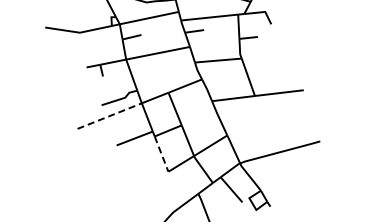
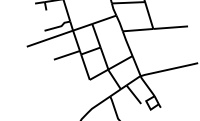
line: (109, 116) -> (49, 38), dashed -> solid
line: (161, 154) -> (85, 67), dashed -> solid

